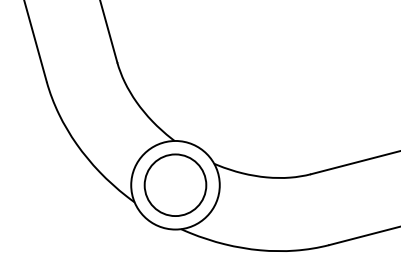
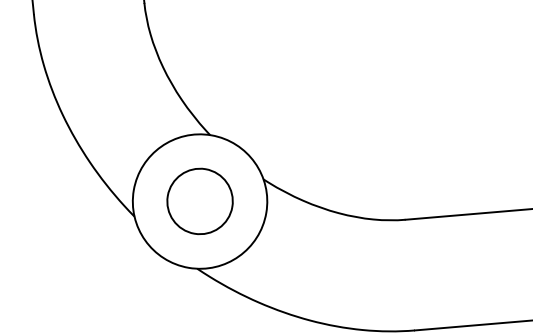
circle: (175, 184) -> (200, 200), size x0.7

